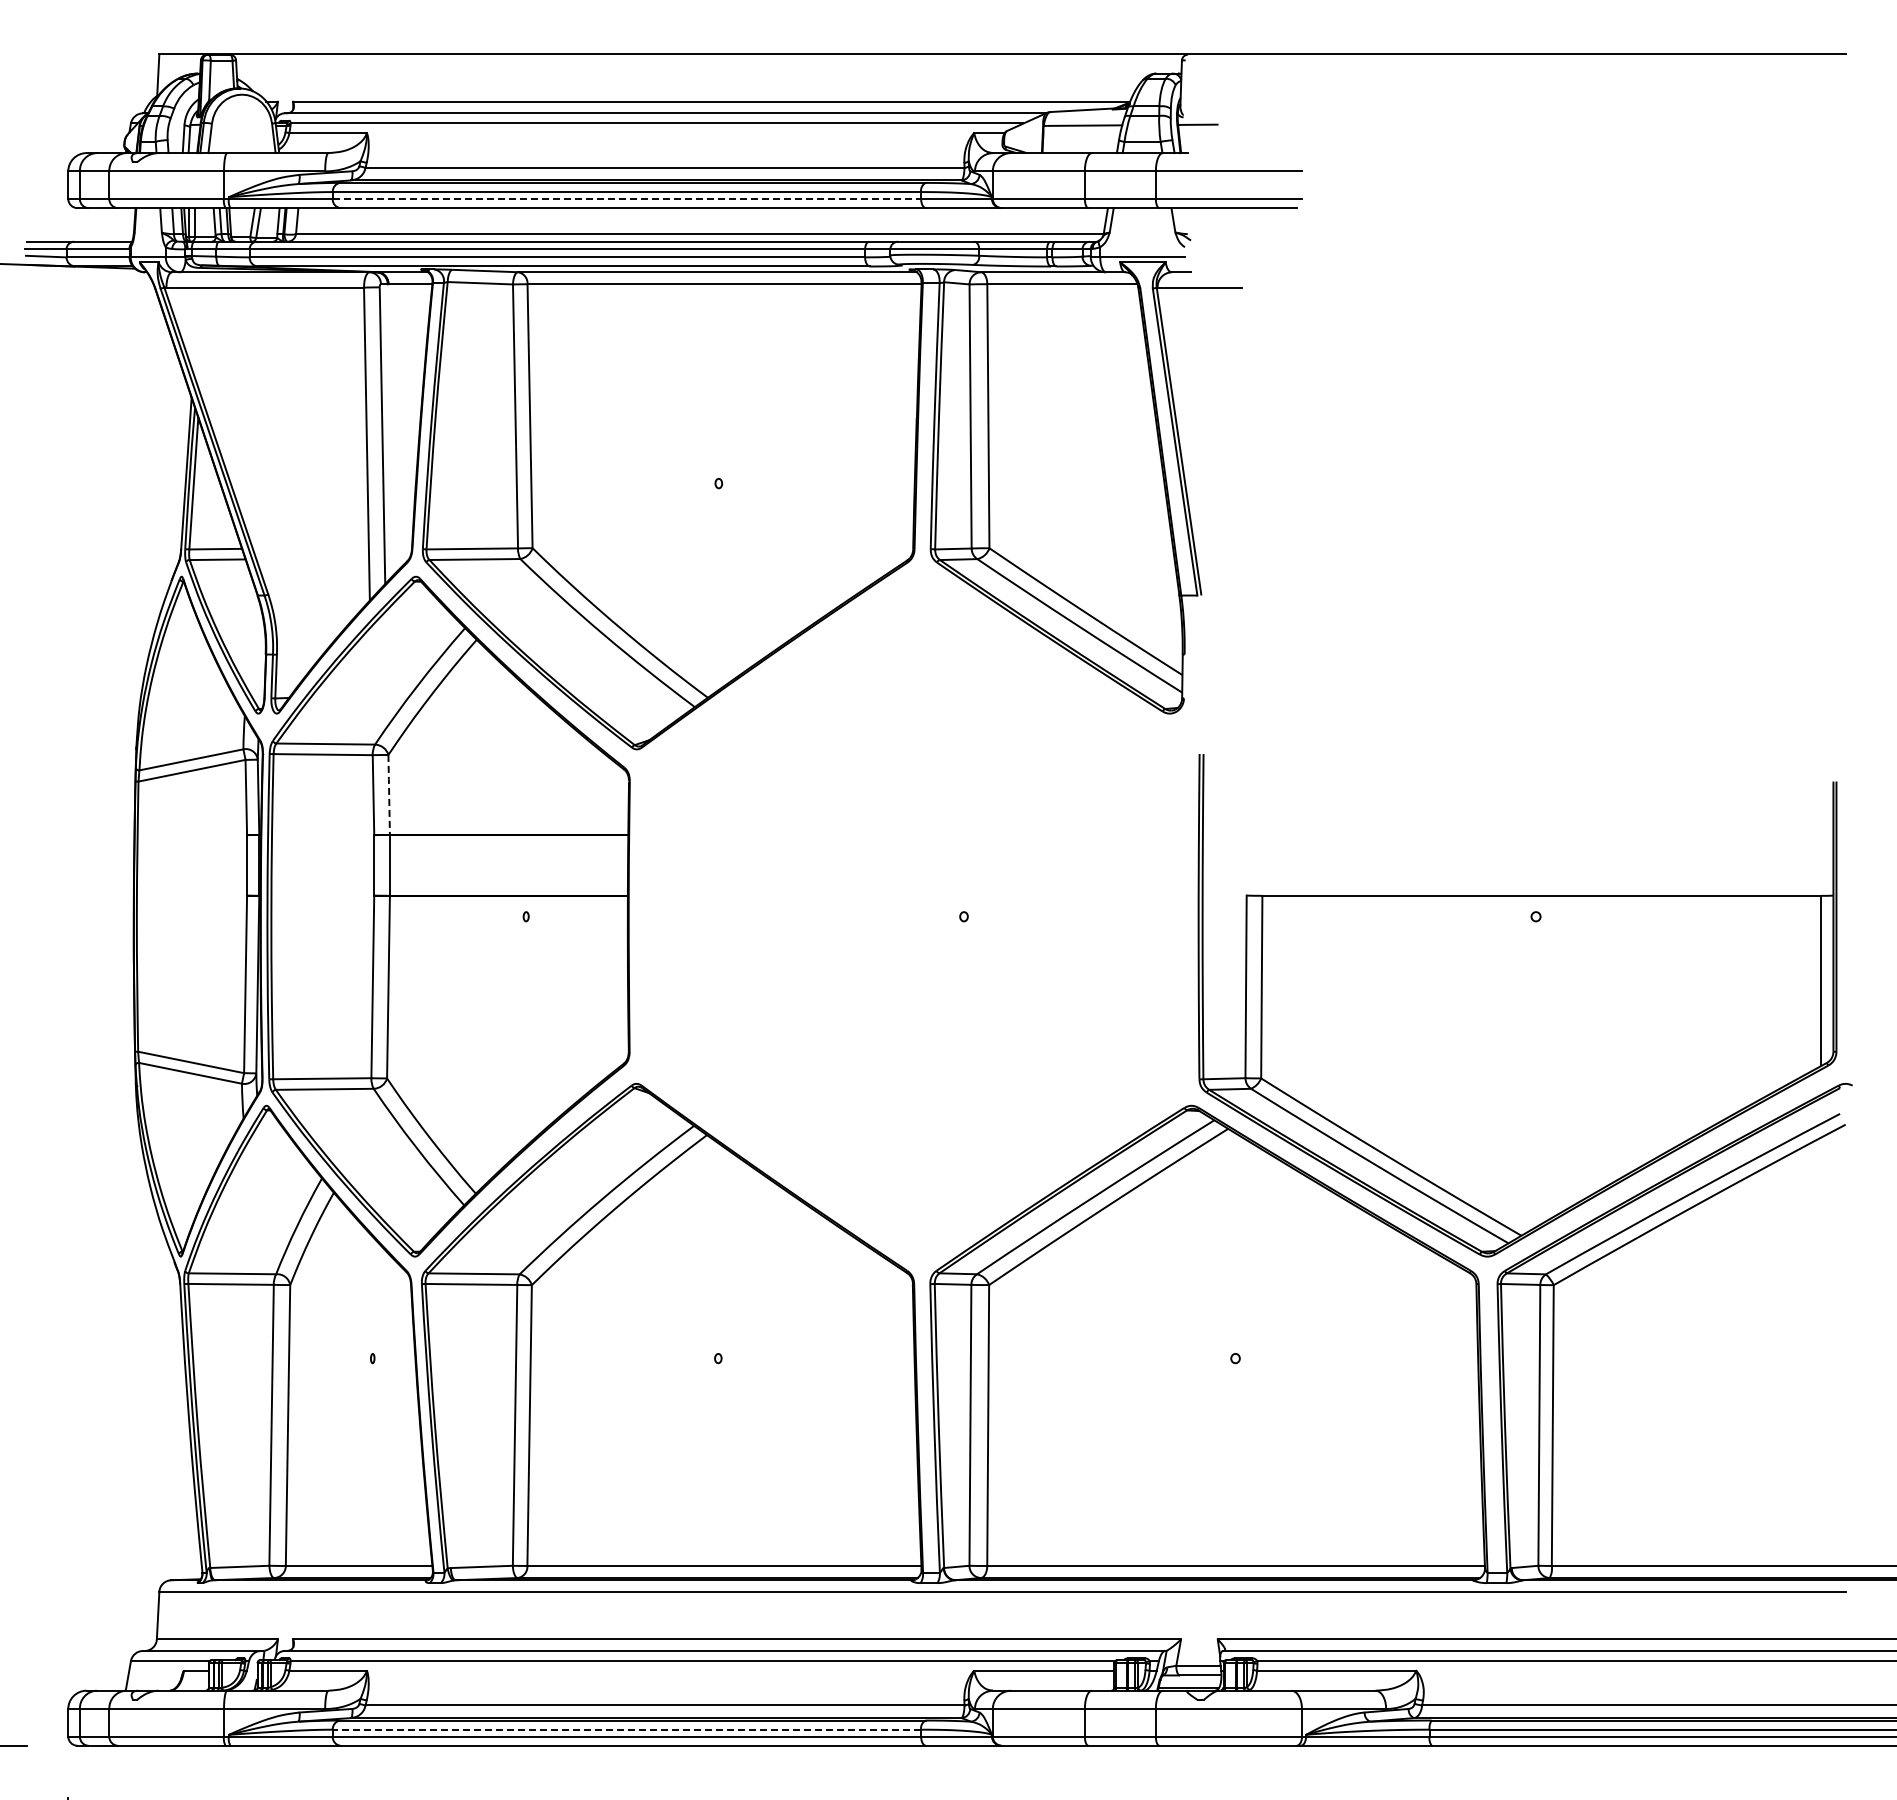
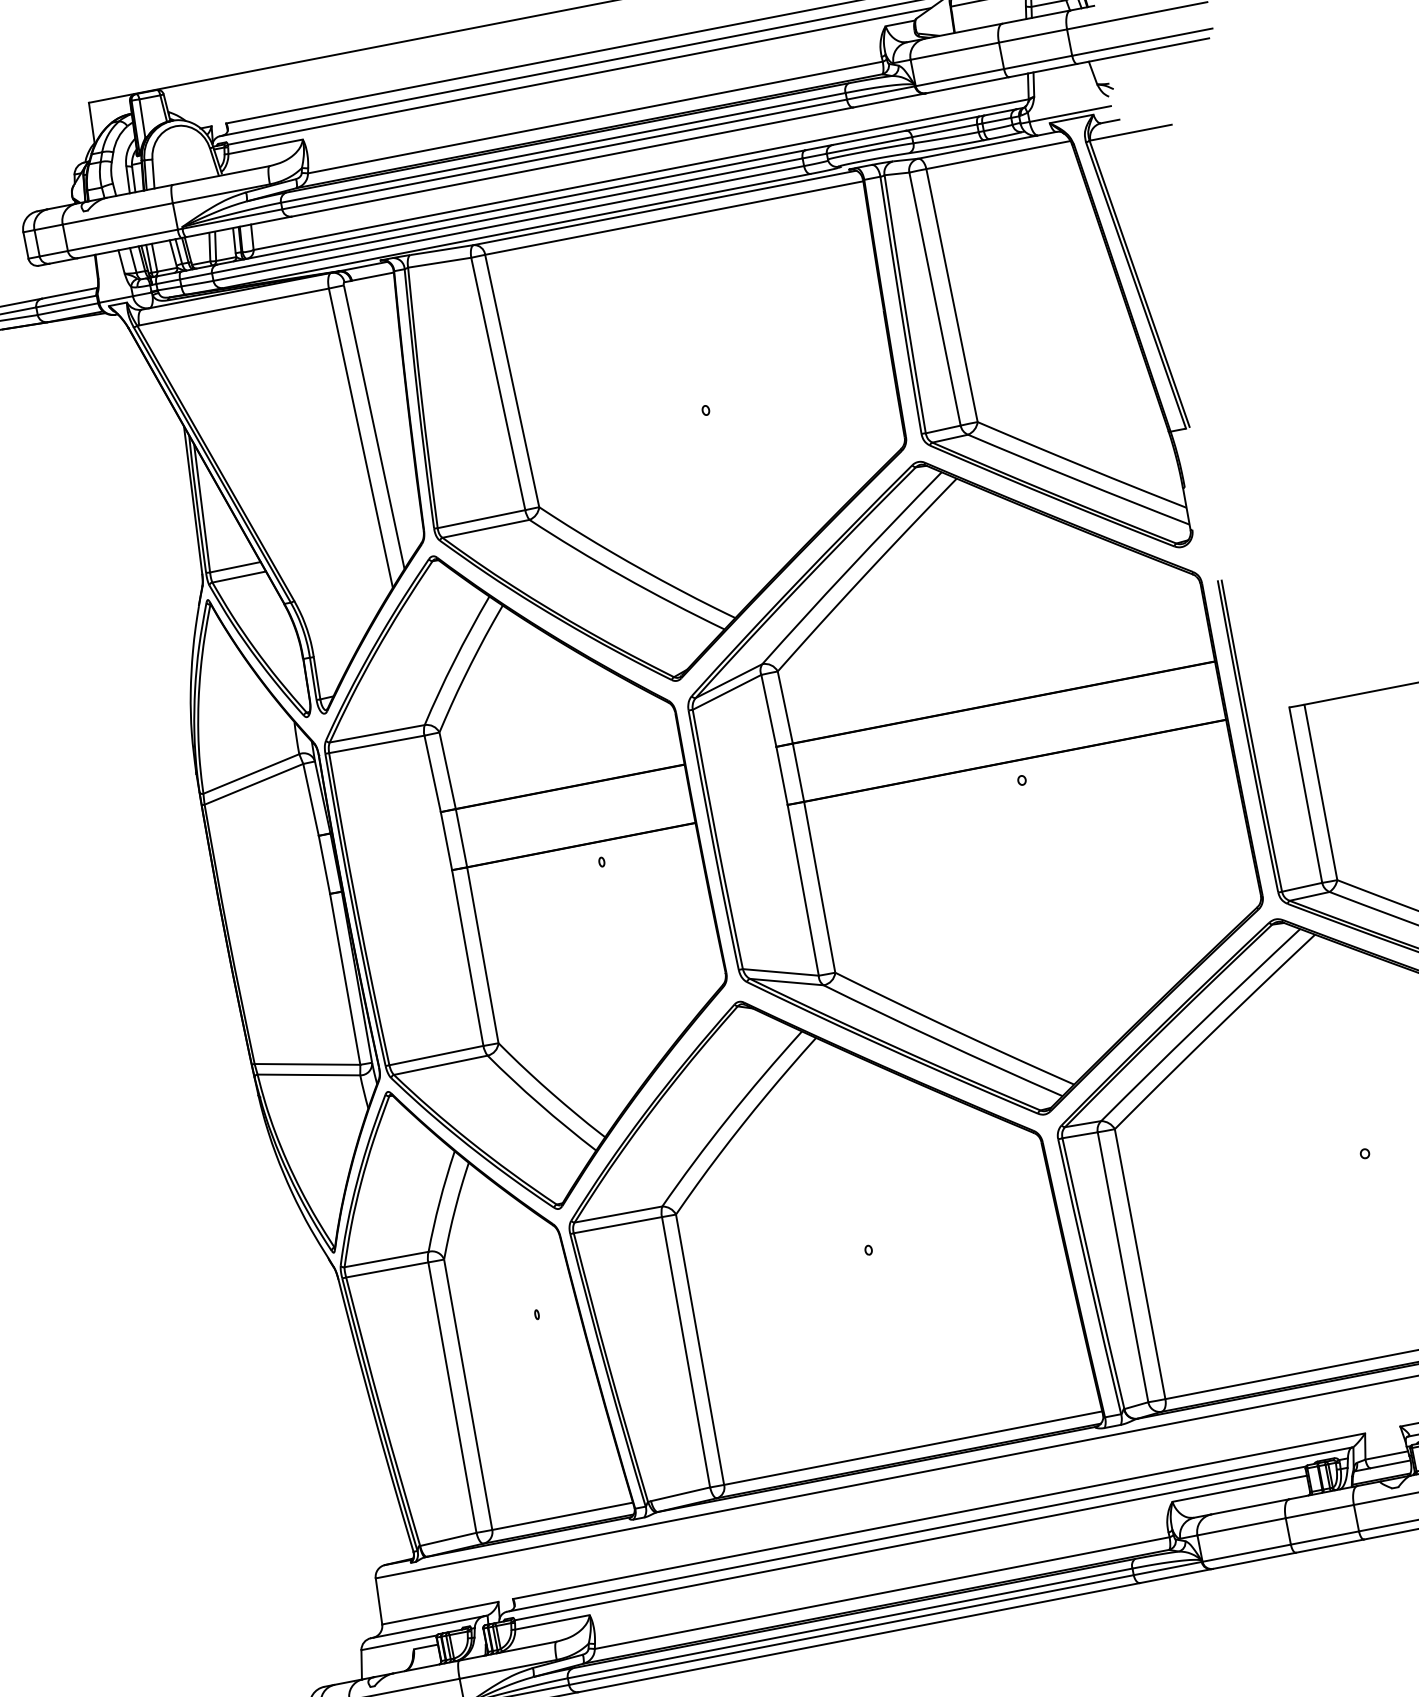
line: (627, 198) -> (565, 153), dashed -> solid
line: (389, 794) -> (447, 770), dashed -> solid
part: (912, 916) -> (972, 789), added
line: (626, 1729) -> (849, 1623), dashed -> solid

